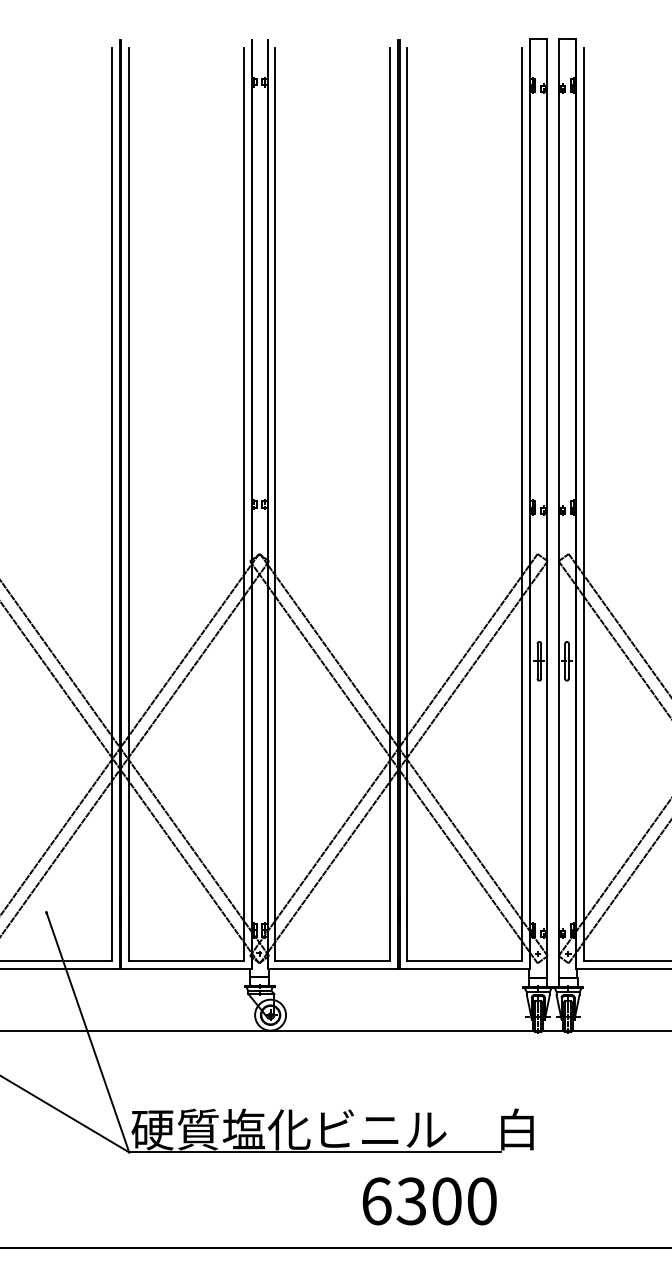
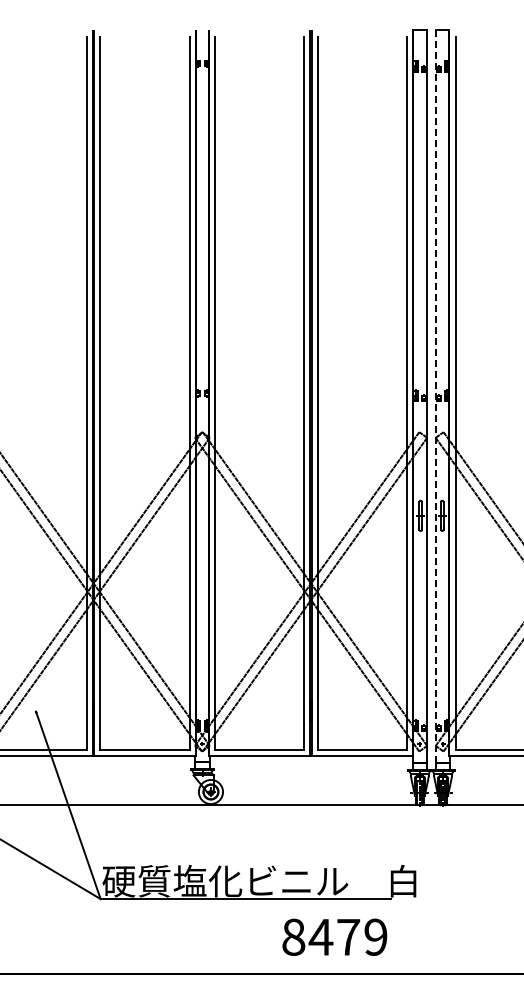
line: (558, 508) -> (435, 396), solid -> dashed
text: (428, 1200) -> (334, 936), 6300 -> 8479

